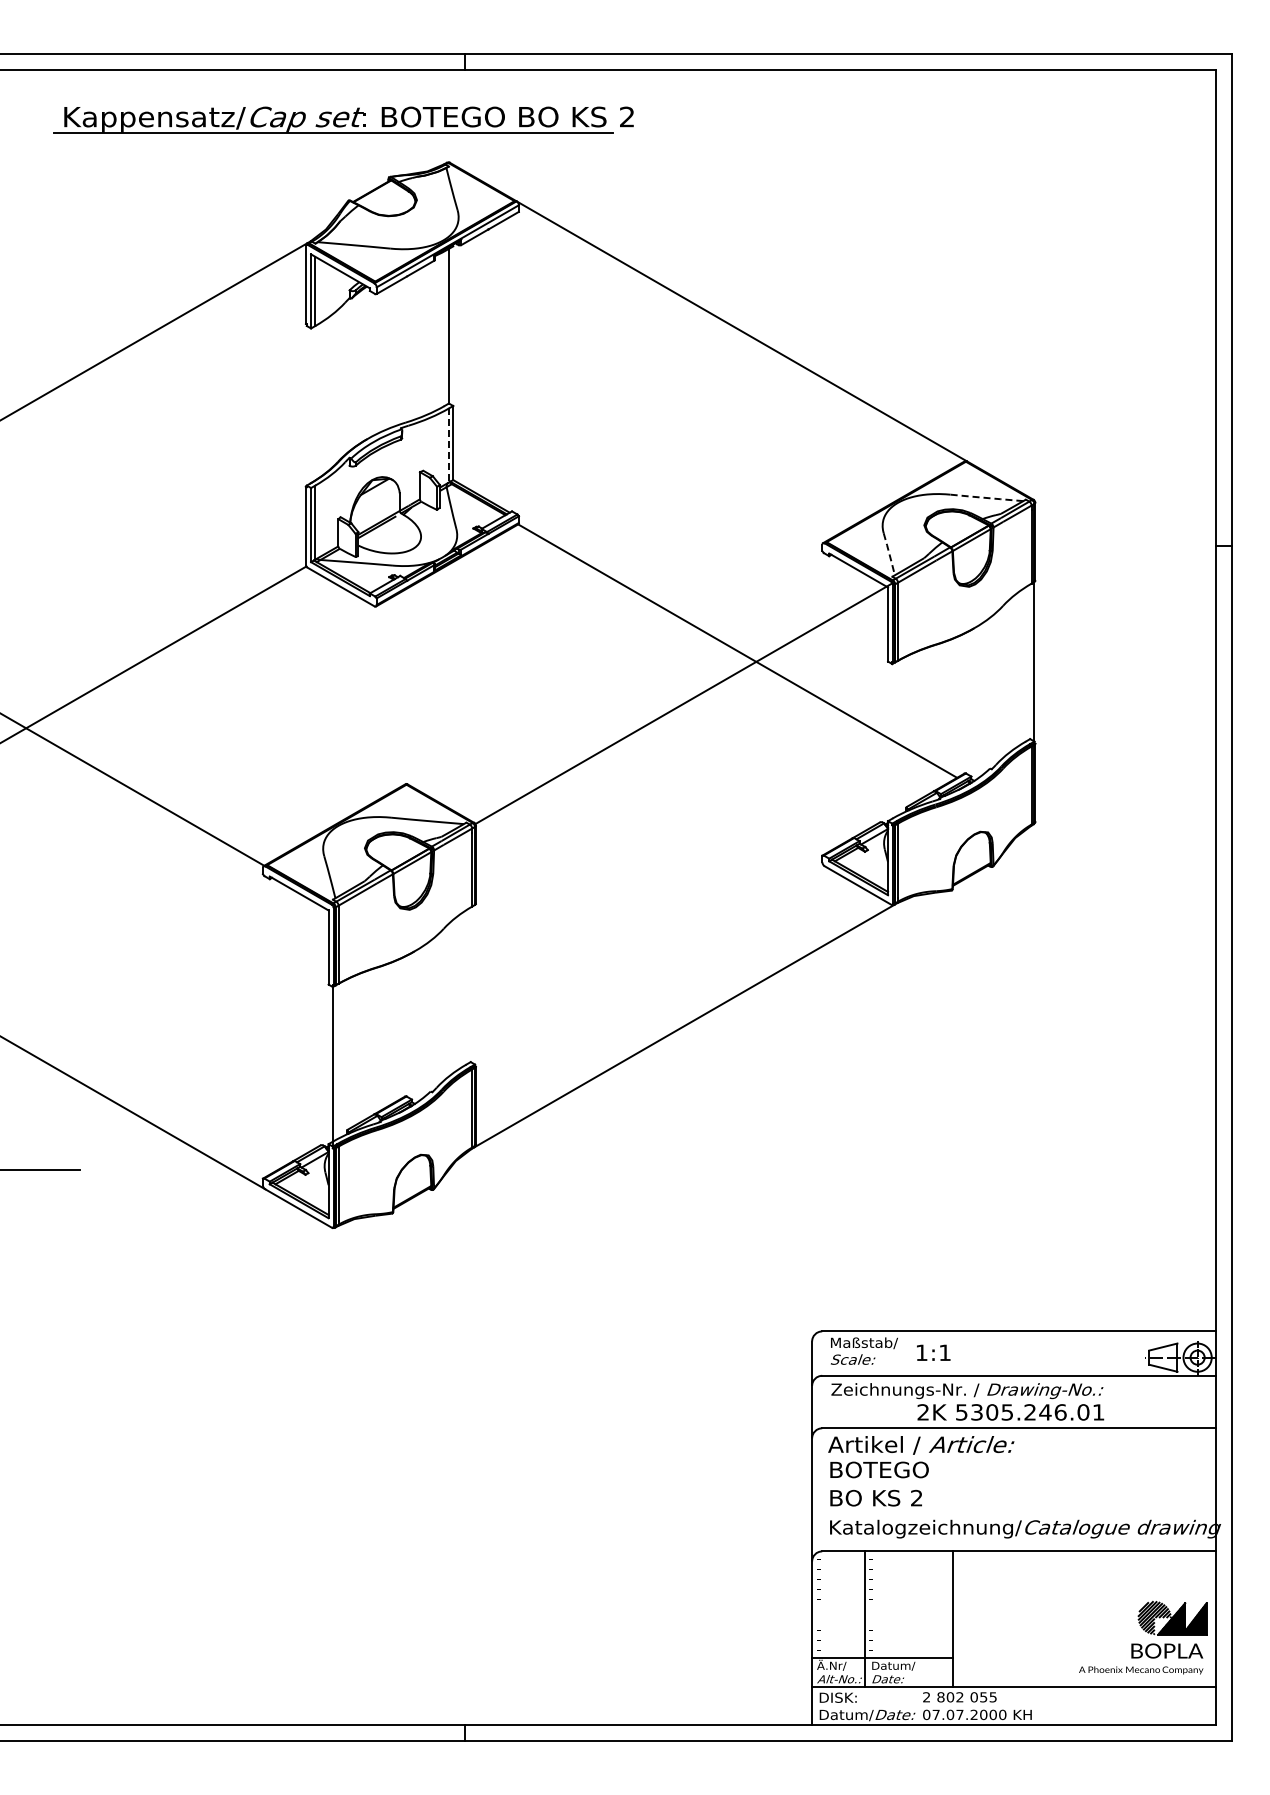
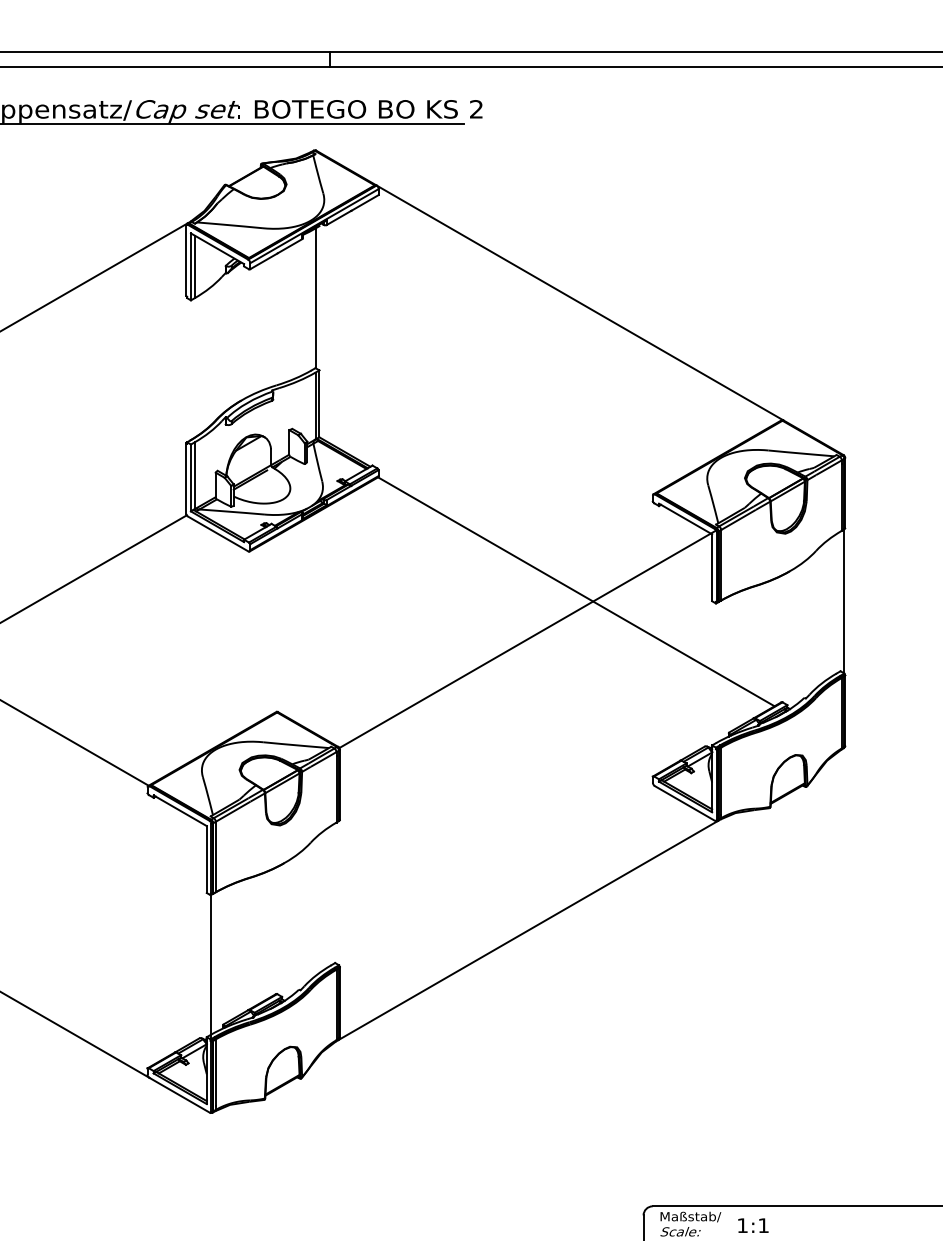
line: (448, 445) -> (315, 406), dashed -> solid
line: (986, 498) -> (801, 453), dashed -> solid
line: (889, 554) -> (713, 504), dashed -> solid

